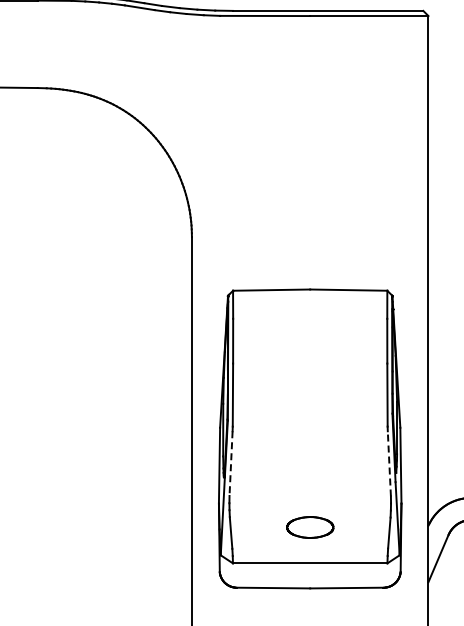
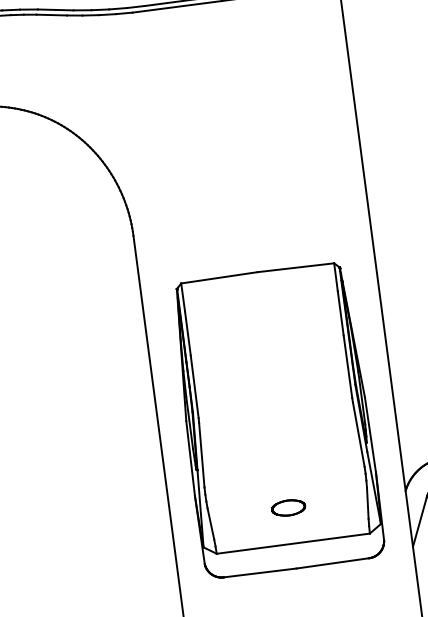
line: (389, 463) -> (358, 434), dashed -> solid
line: (231, 464) -> (202, 455), dashed -> solid
part: (309, 526) -> (287, 507), size x0.71

